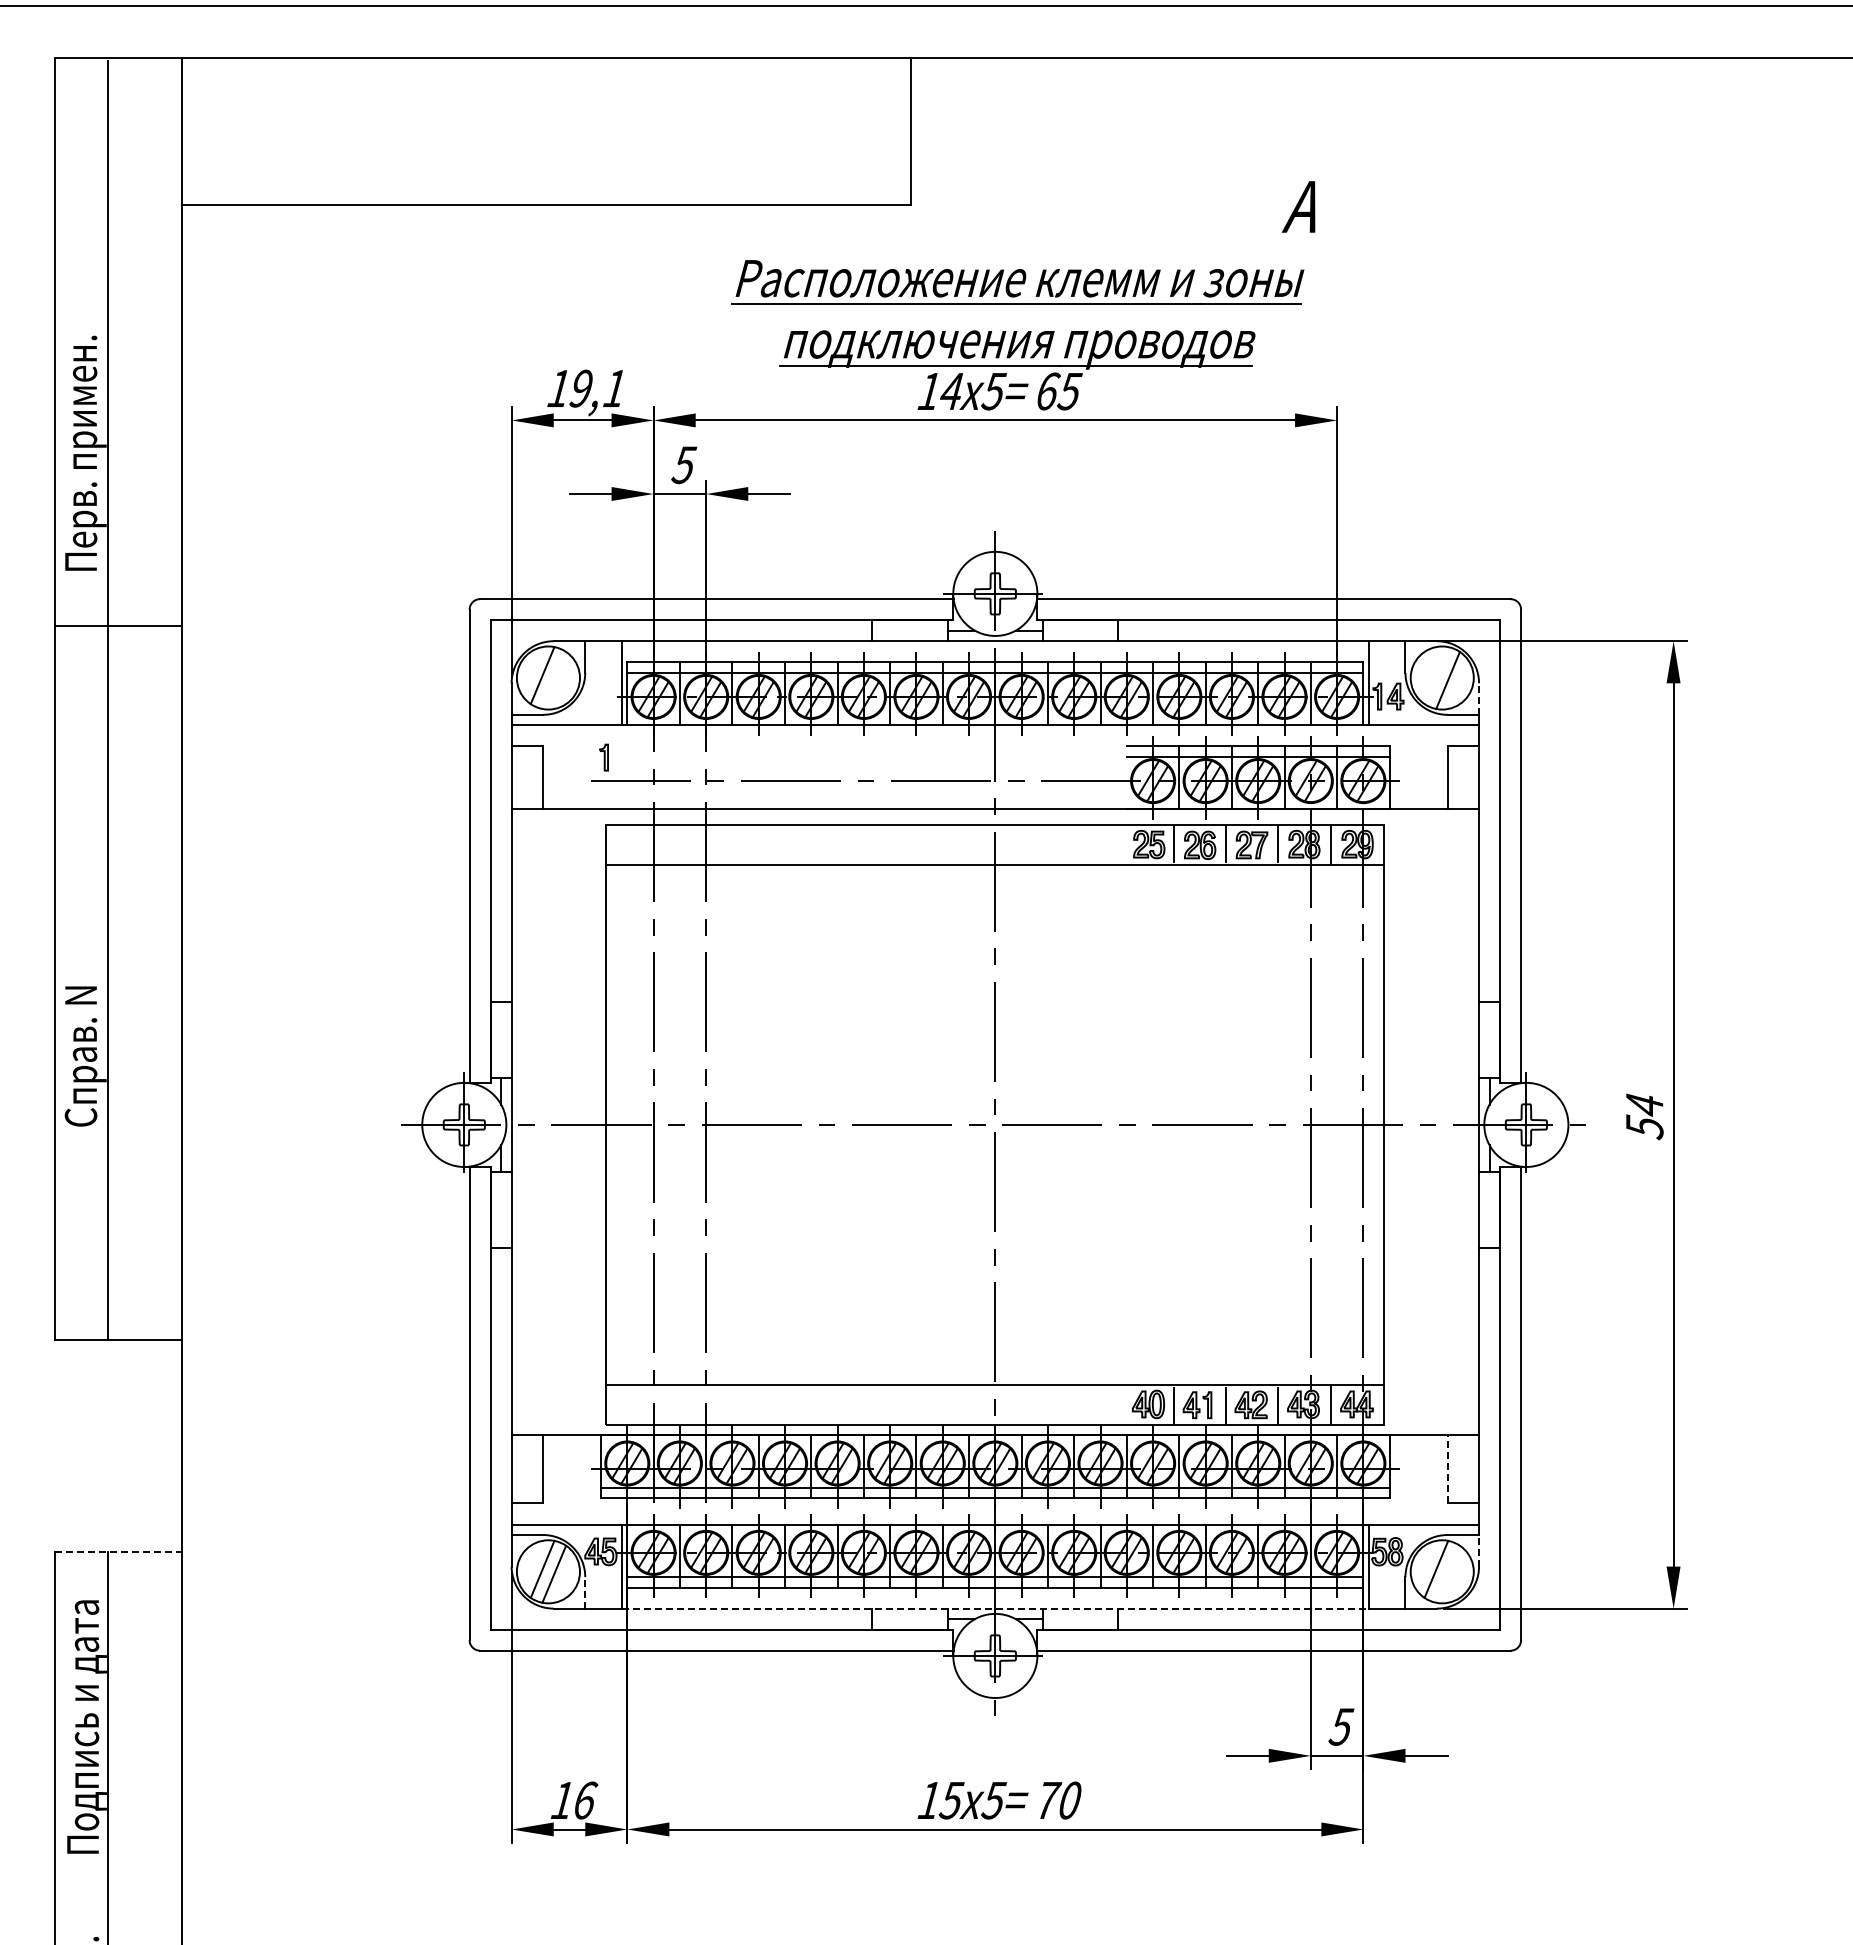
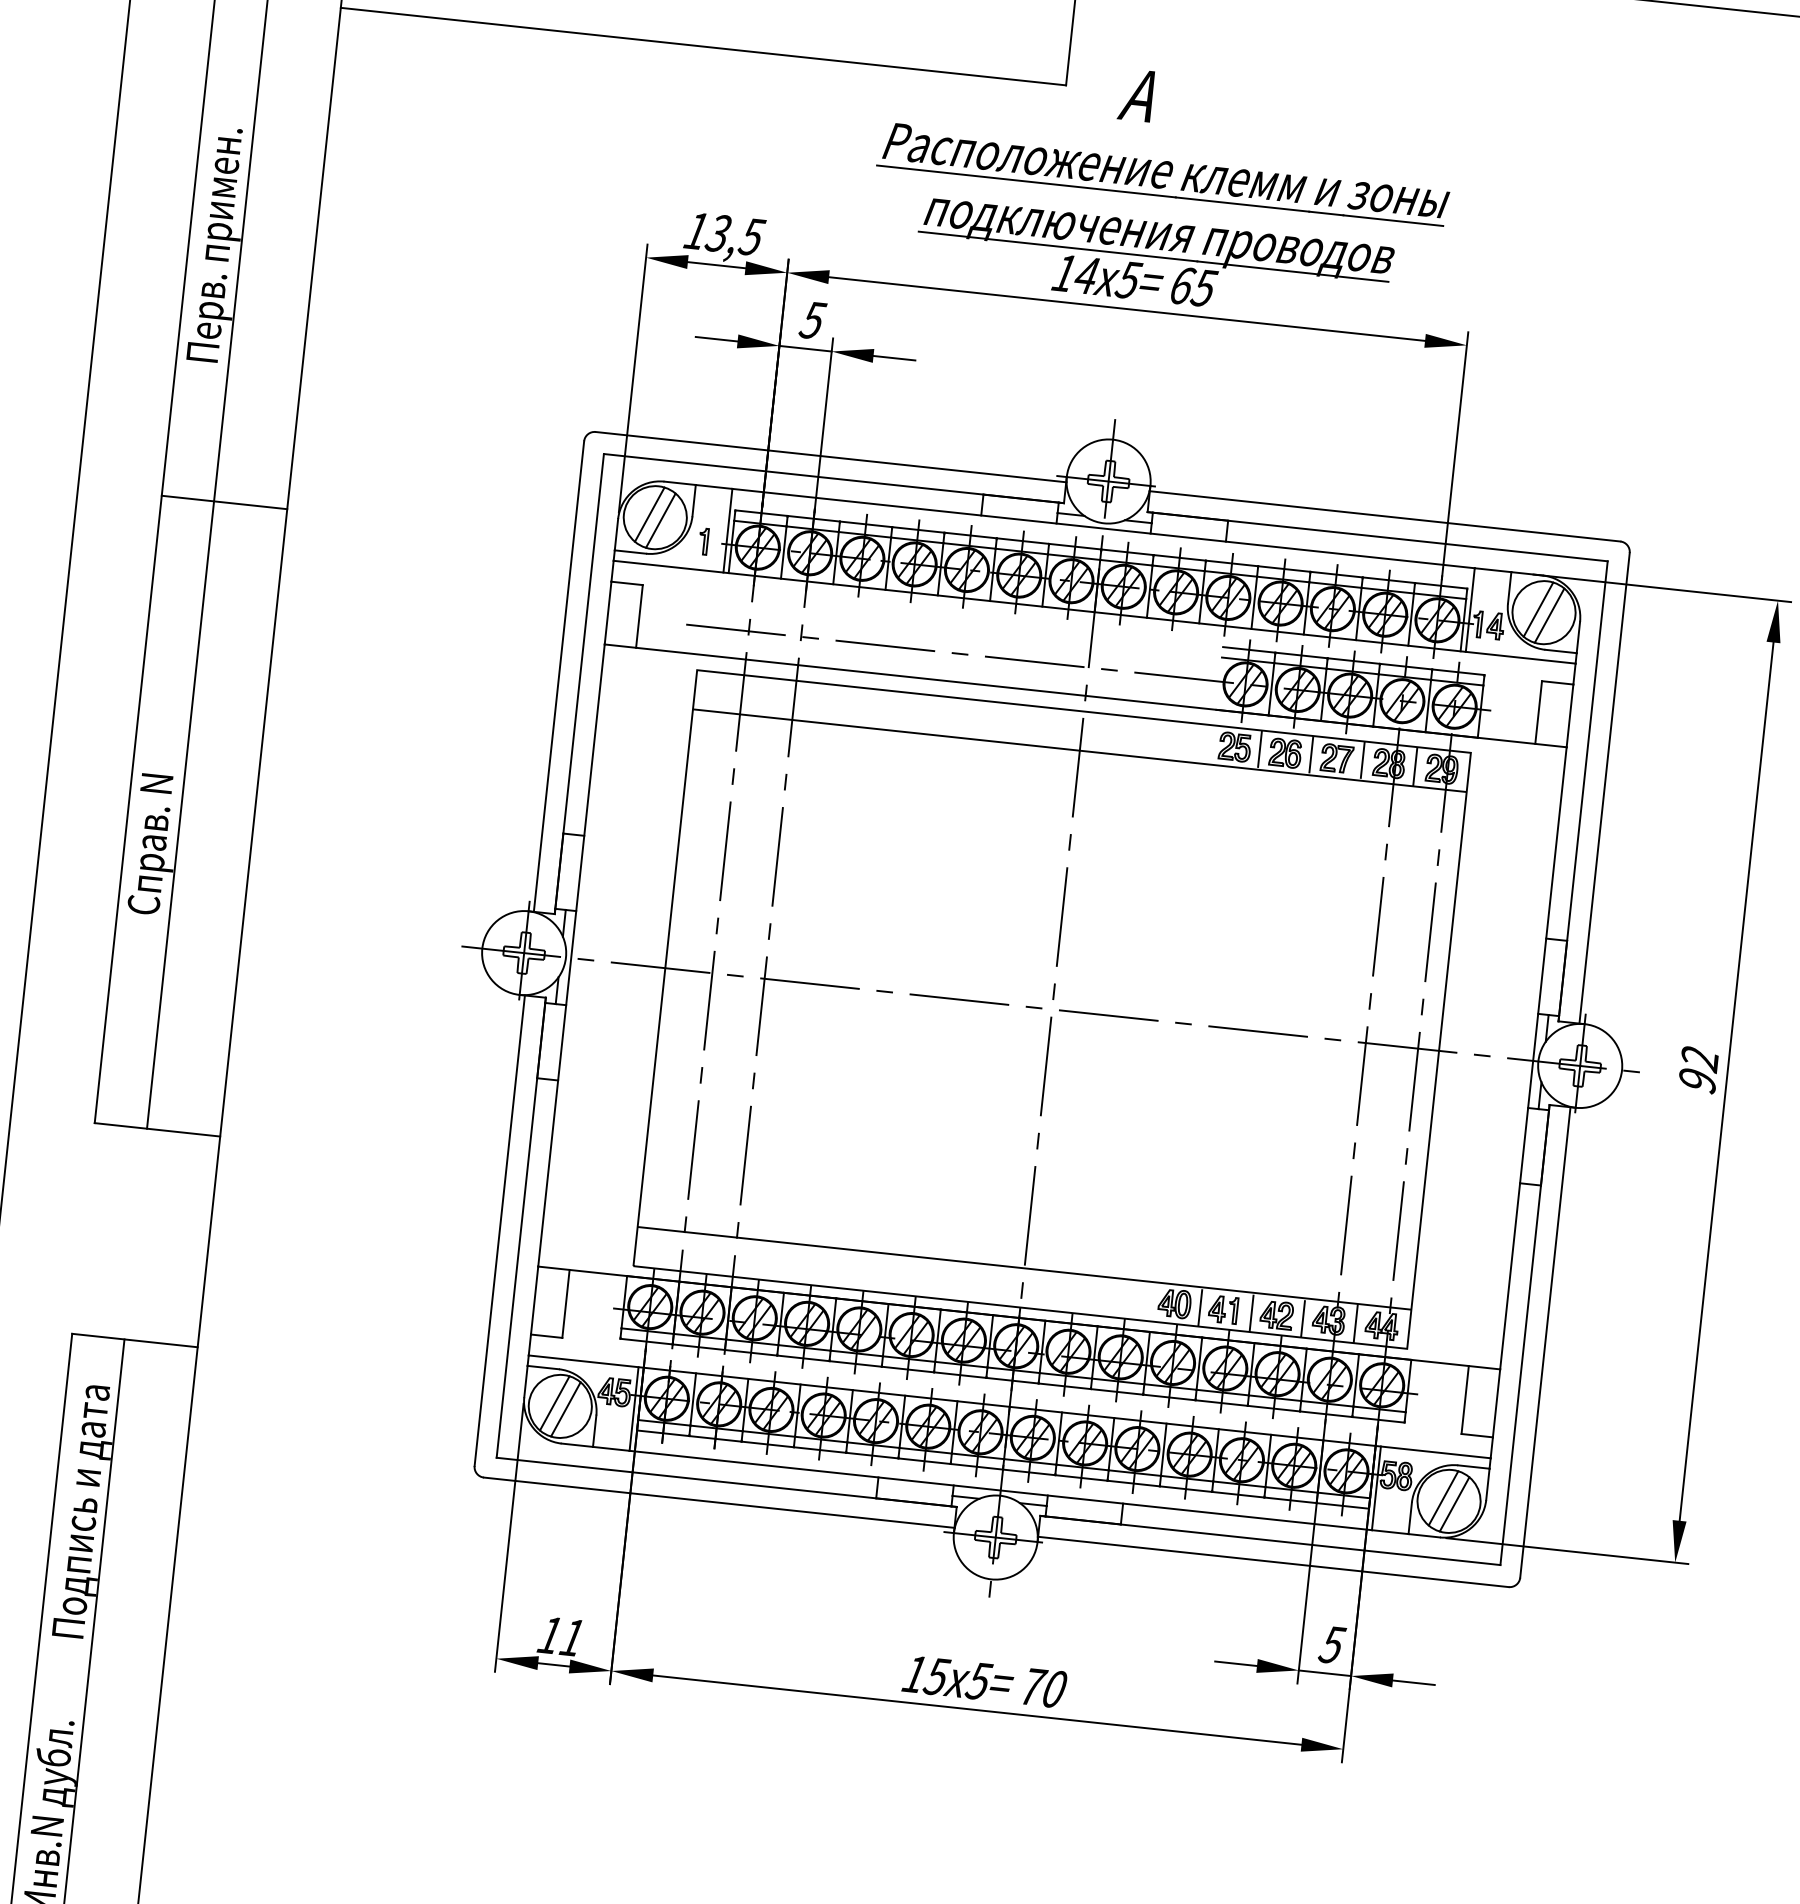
text: (1298, 206) -> (1136, 94), moved
text: (597, 388) -> (734, 235), 19,1 -> 13,5
line: (118, 625) -> (224, 502), moved
line: (1436, 675) -> (1538, 609), added
line: (554, 679) -> (661, 519), added
line: (1479, 699) -> (1578, 637), dashed -> solid
part: (603, 757) -> (703, 541), moved
text: (1644, 1116) -> (1698, 1070), 54 -> 92
line: (1447, 1468) -> (1465, 1399), dashed -> solid
line: (1479, 1550) -> (1488, 1484), dashed -> solid
line: (119, 1551) -> (135, 1340), dashed -> solid
line: (1447, 1573) -> (1454, 1503), added
line: (585, 1592) -> (594, 1430), dashed -> solid
line: (995, 1608) -> (1000, 1490), dashed -> solid
text: (585, 1800) -> (572, 1637), 16 -> 11

